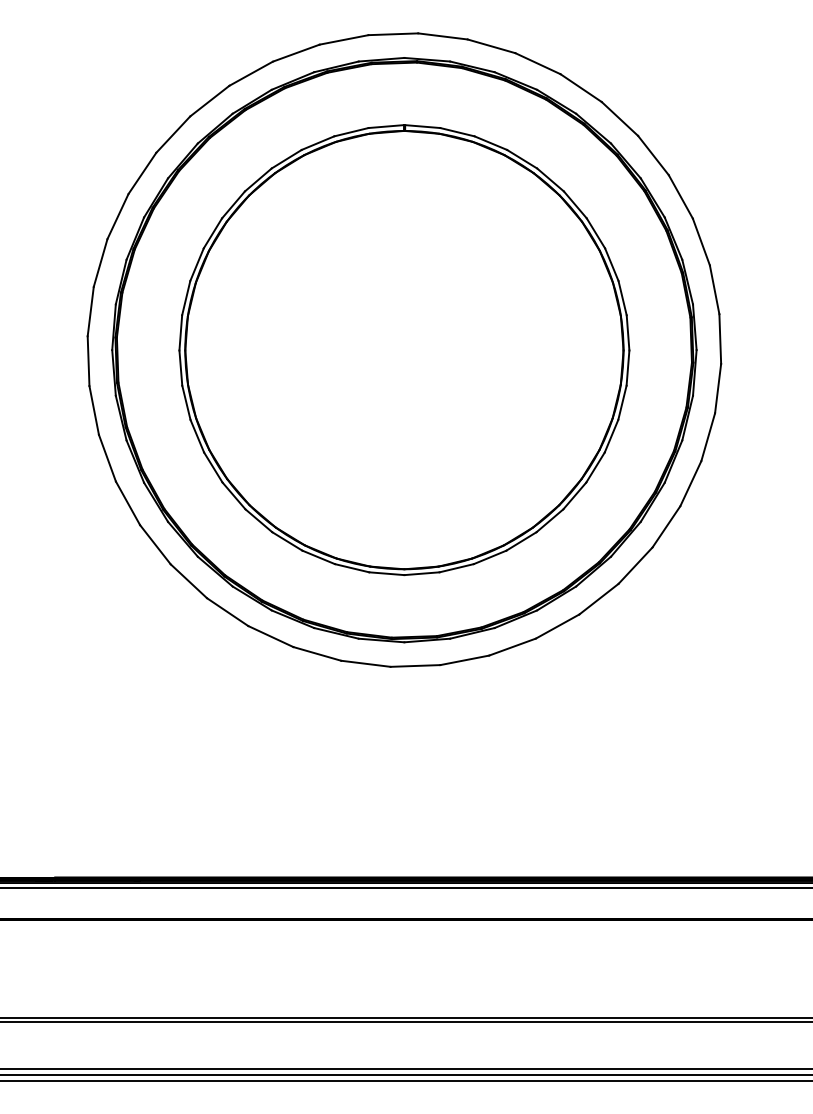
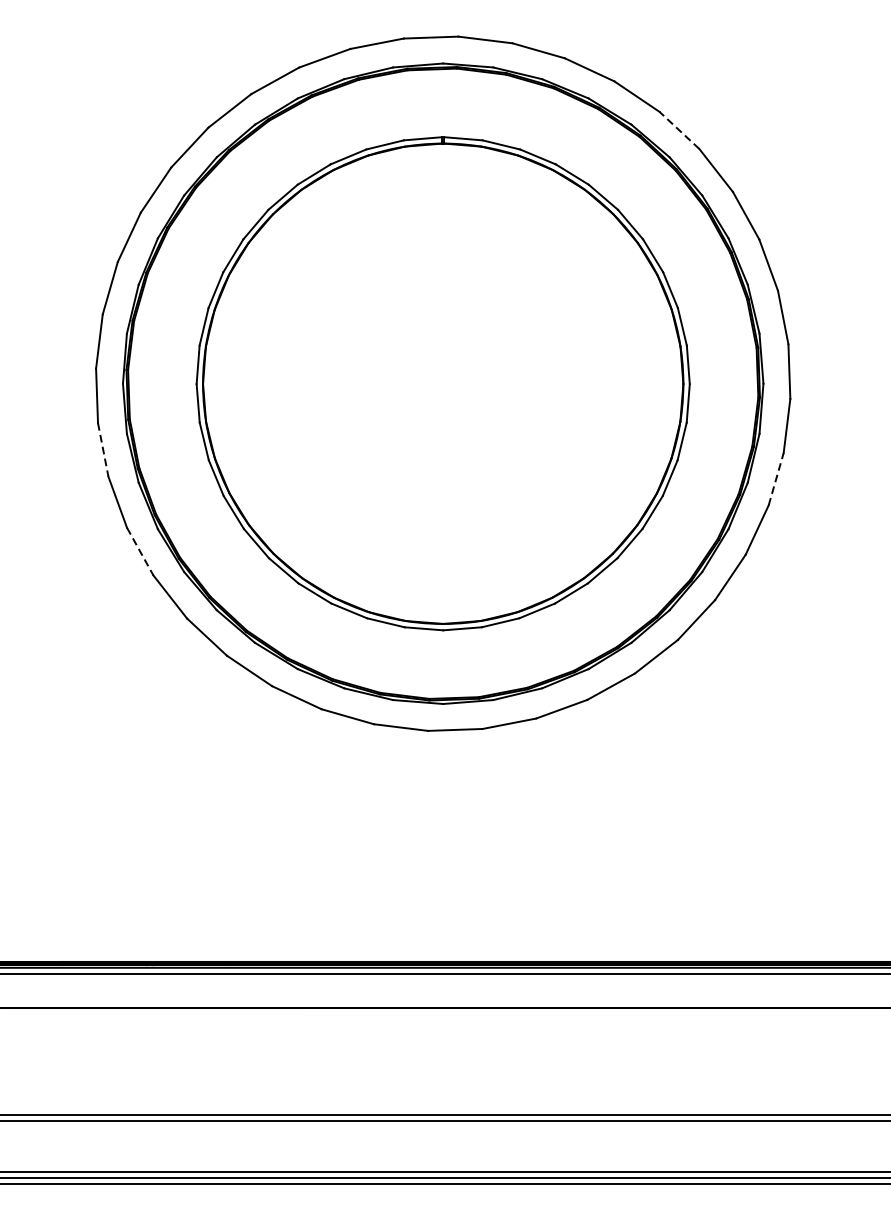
line: (619, 118) -> (678, 129), solid -> dashed
line: (94, 410) -> (103, 449), solid -> dashed
line: (708, 437) -> (776, 479), solid -> dashed
line: (128, 503) -> (140, 551), solid -> dashed

